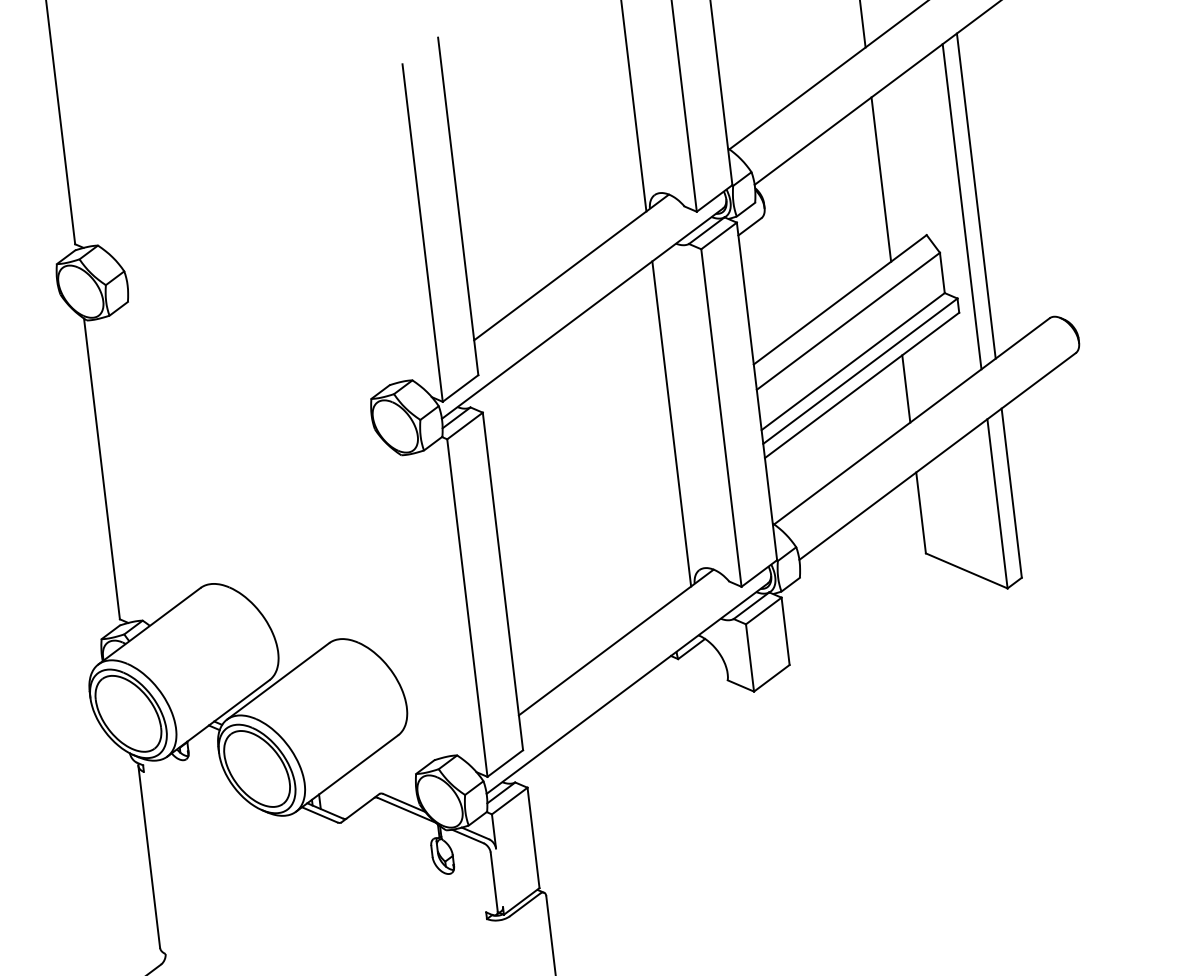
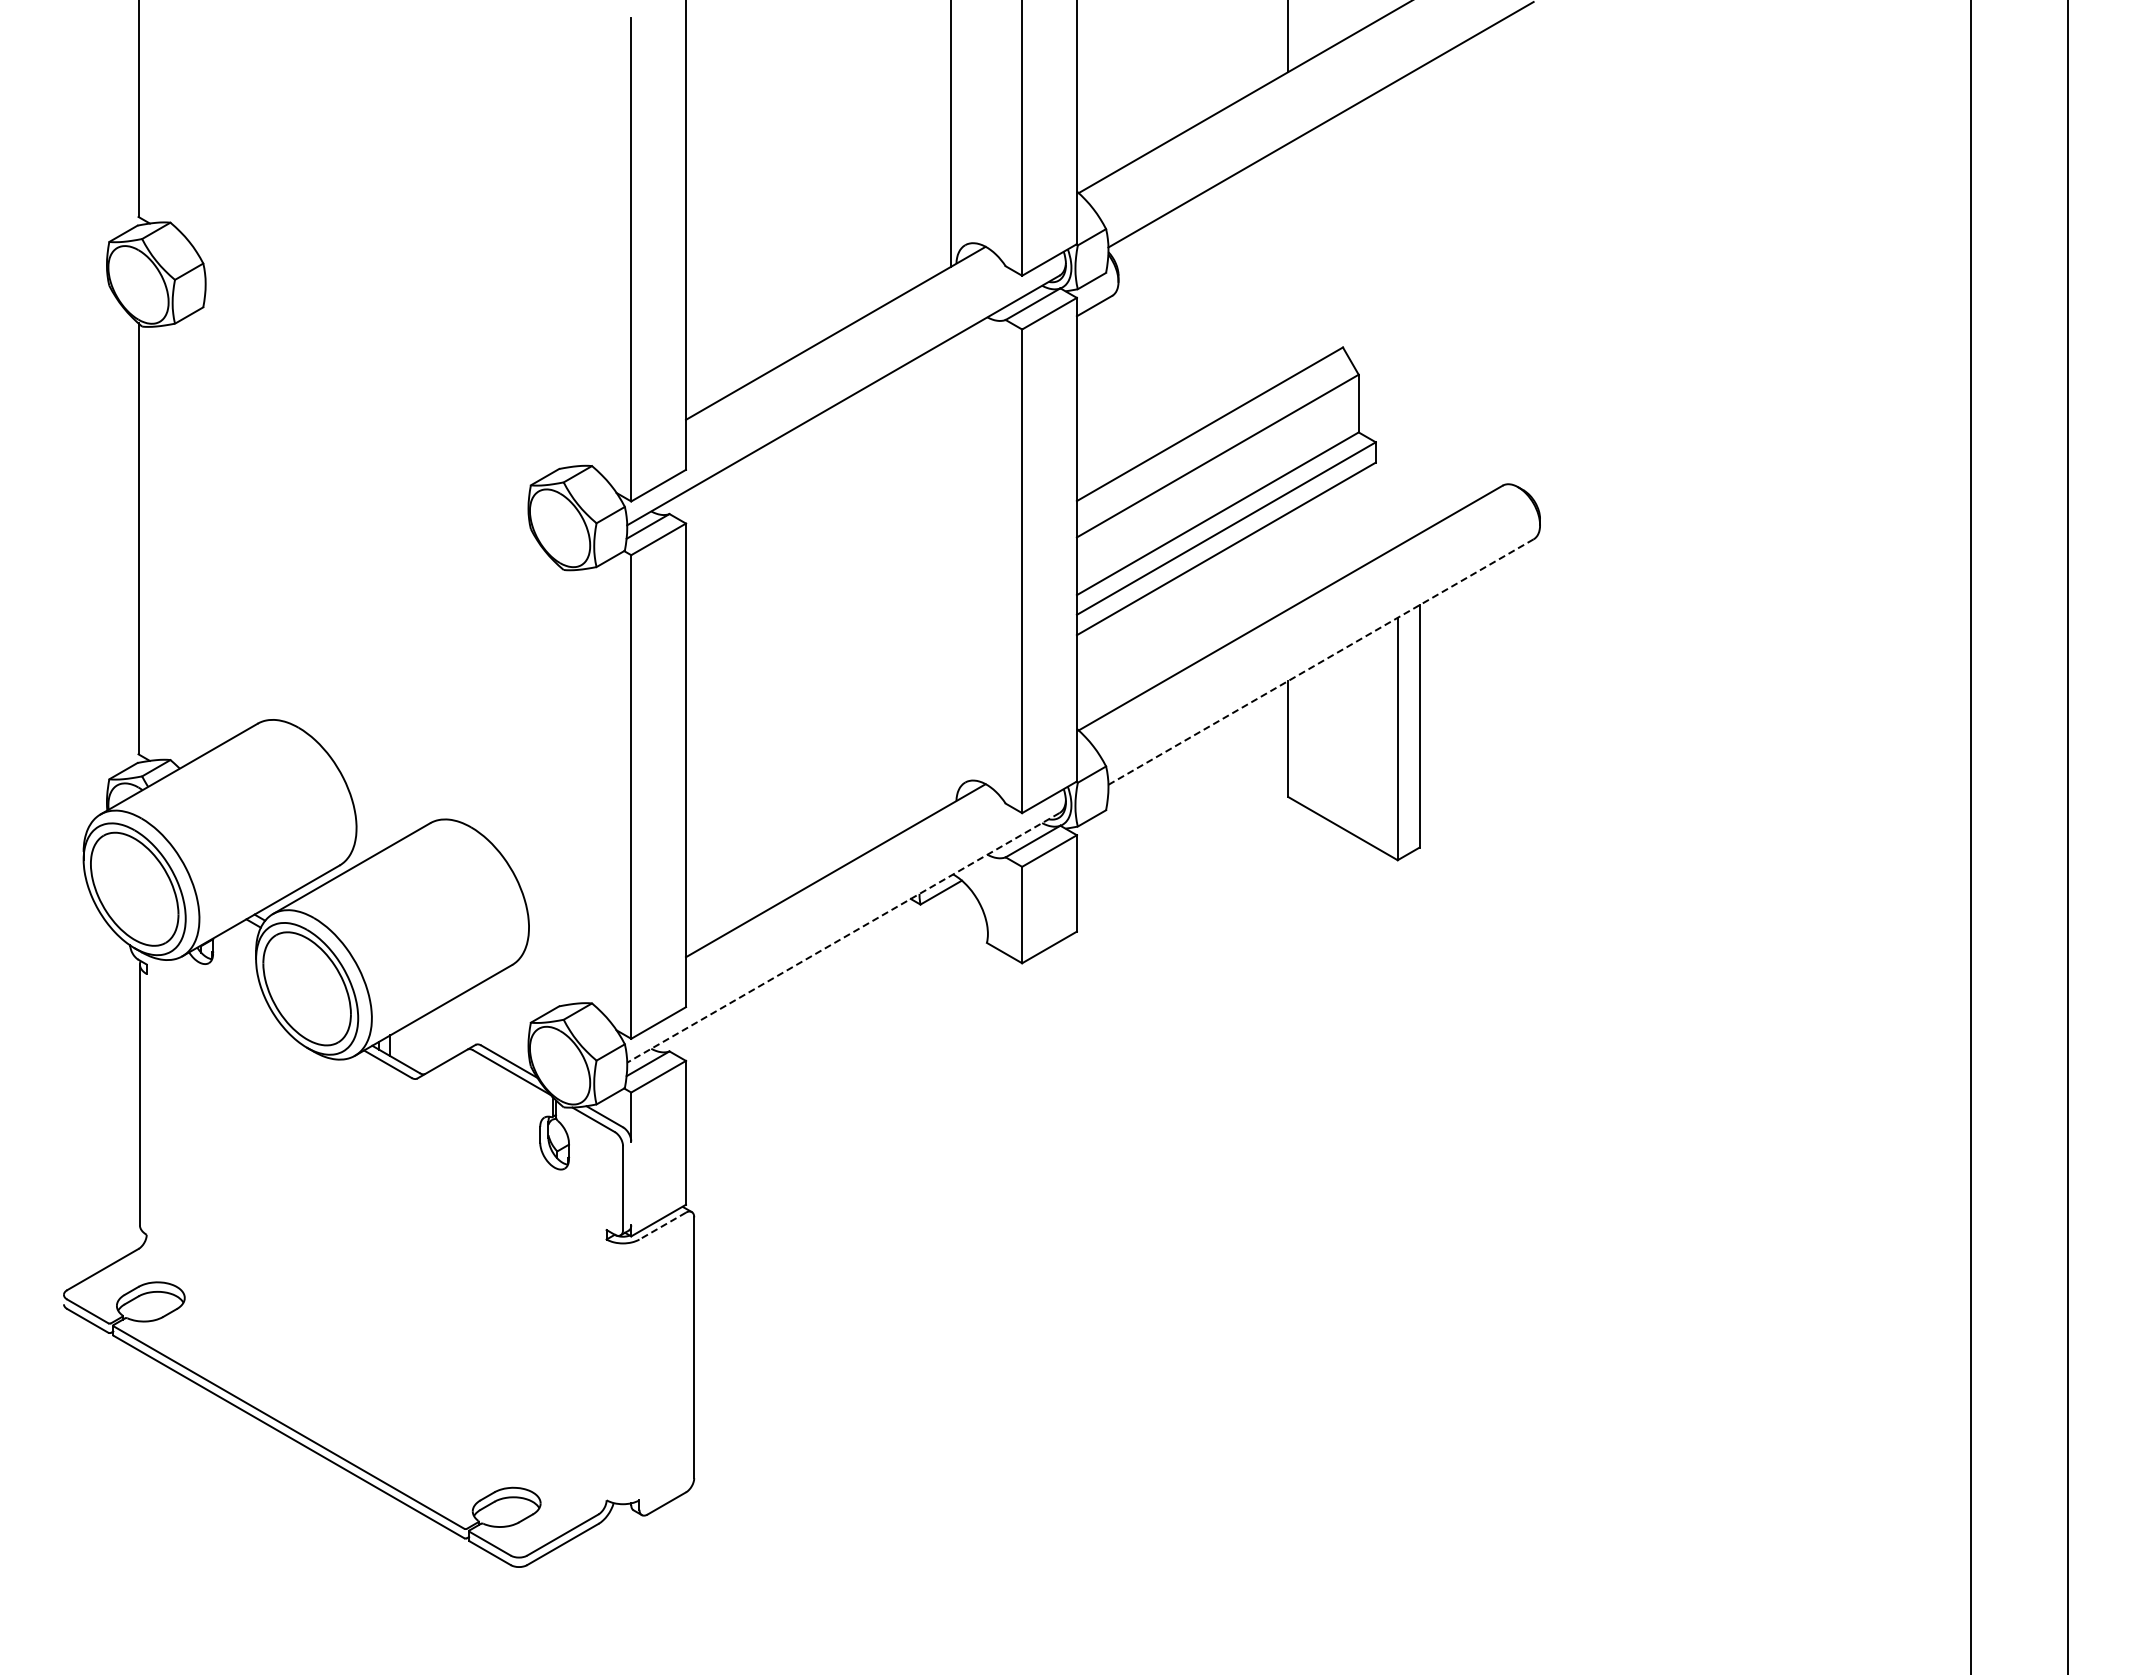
line: (881, 179) -> (1288, 261), removed
line: (976, 195) -> (1419, 300), removed
line: (961, 206) -> (1397, 313), removed
line: (906, 389) -> (1288, 561), removed
line: (671, 424) -> (950, 571), removed
line: (937, 456) -> (1320, 662), solid -> dashed
line: (627, 688) -> (843, 937), solid -> dashed
line: (524, 905) -> (662, 1226), solid -> dashed

